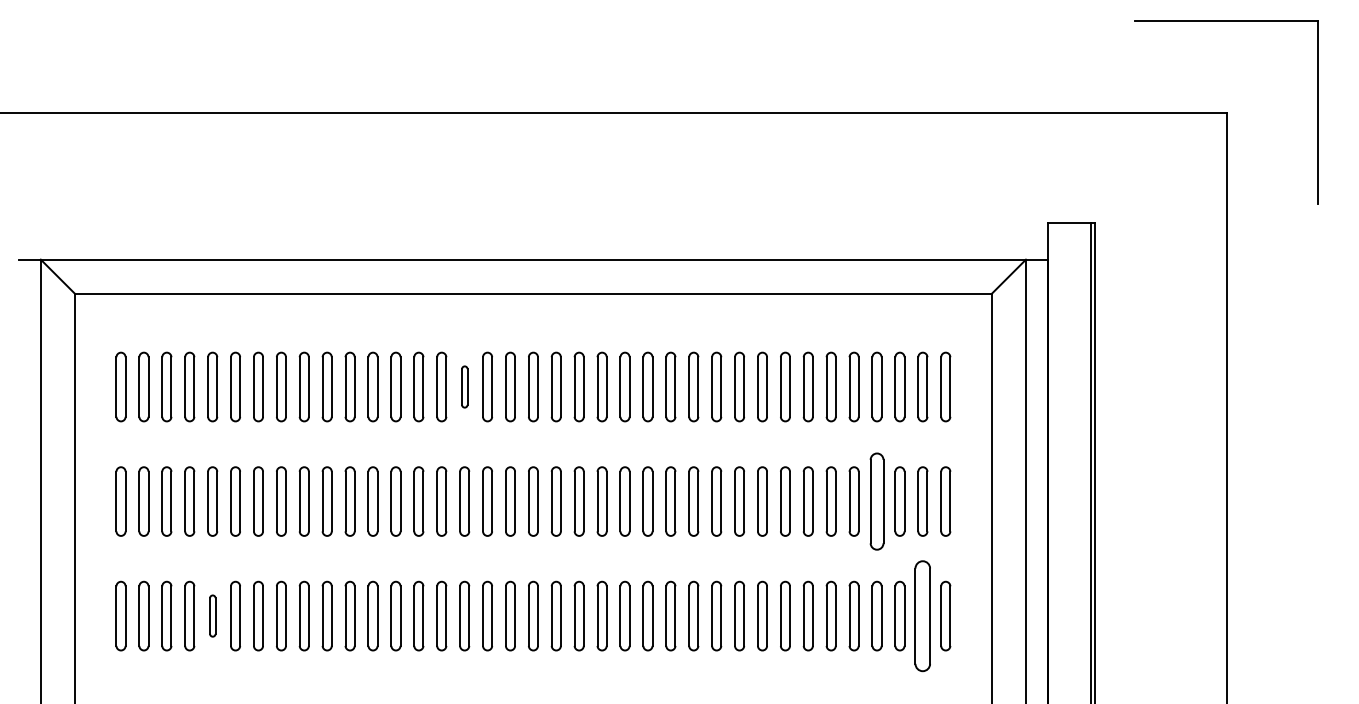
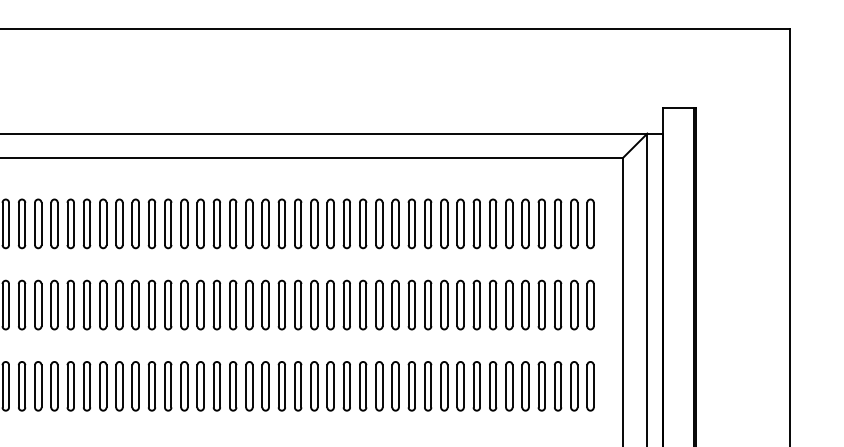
part: (464, 386) -> (249, 223), size x1.67
part: (876, 501) -> (541, 305), size x0.71
part: (212, 615) -> (70, 385), size x1.67
part: (922, 615) -> (574, 385), size x0.62

